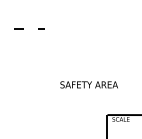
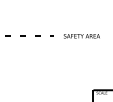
text: (88, 85) -> (81, 36), moved

